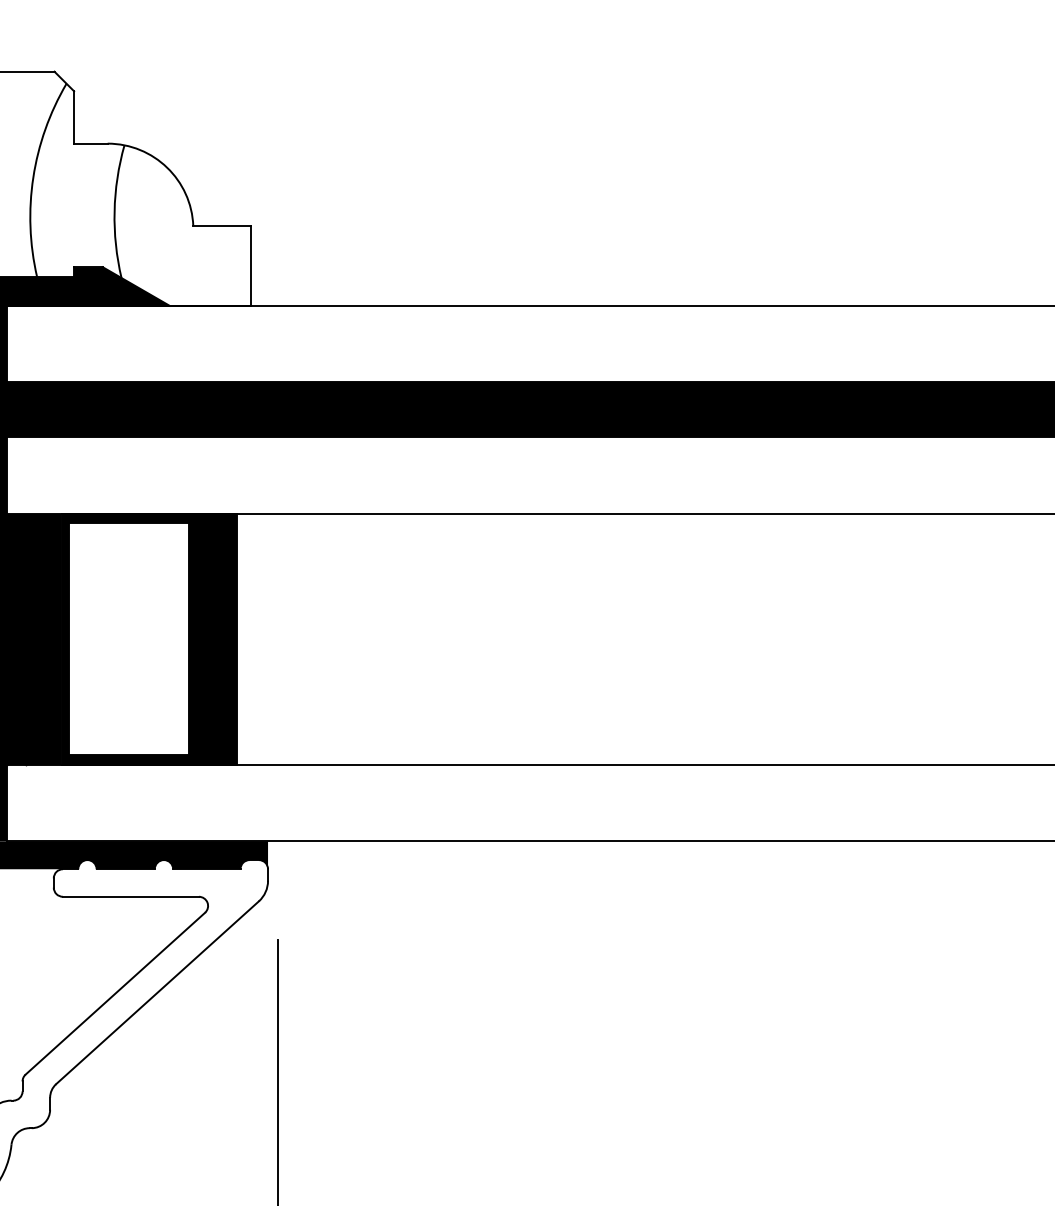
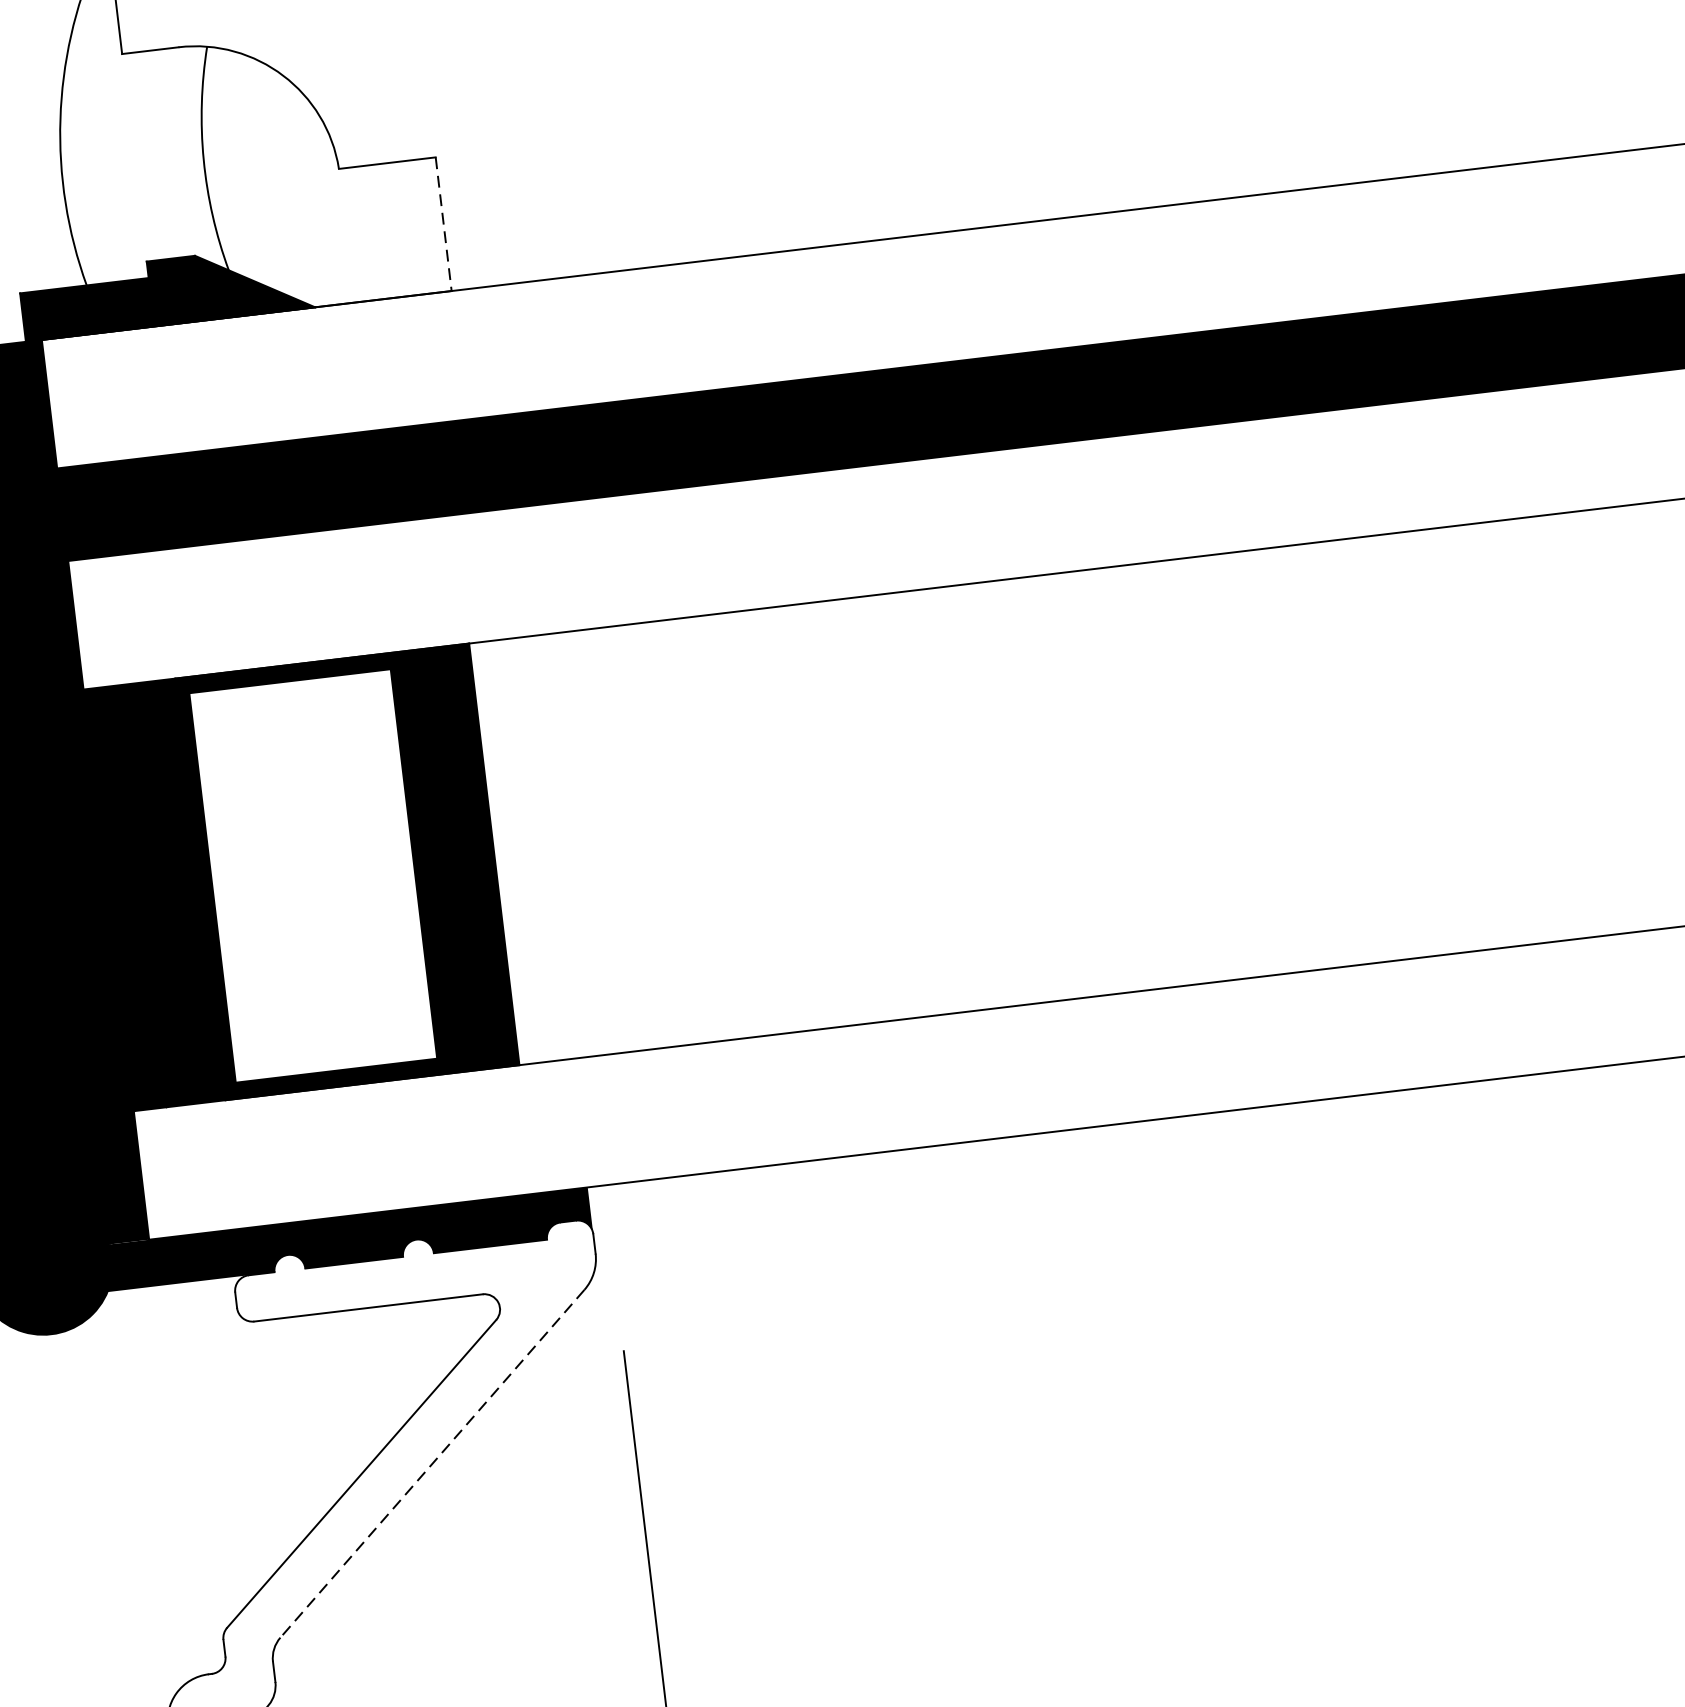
line: (250, 266) -> (443, 225), solid -> dashed
line: (157, 993) -> (432, 1465), solid -> dashed

